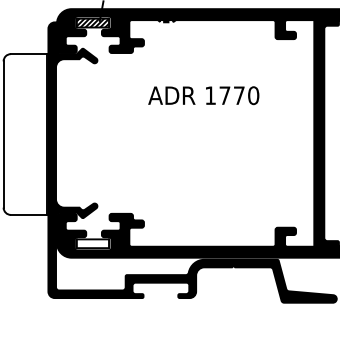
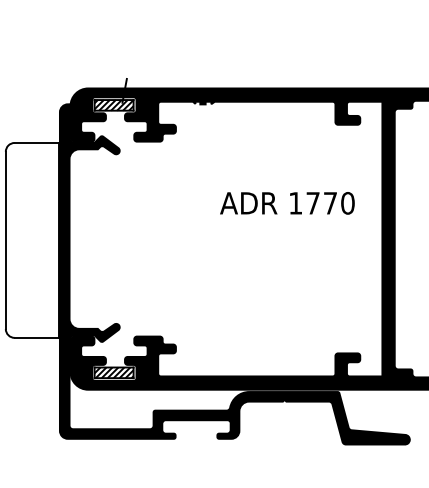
text: (203, 95) -> (287, 203), moved
hatch: (92, 243) -> (113, 372), added

